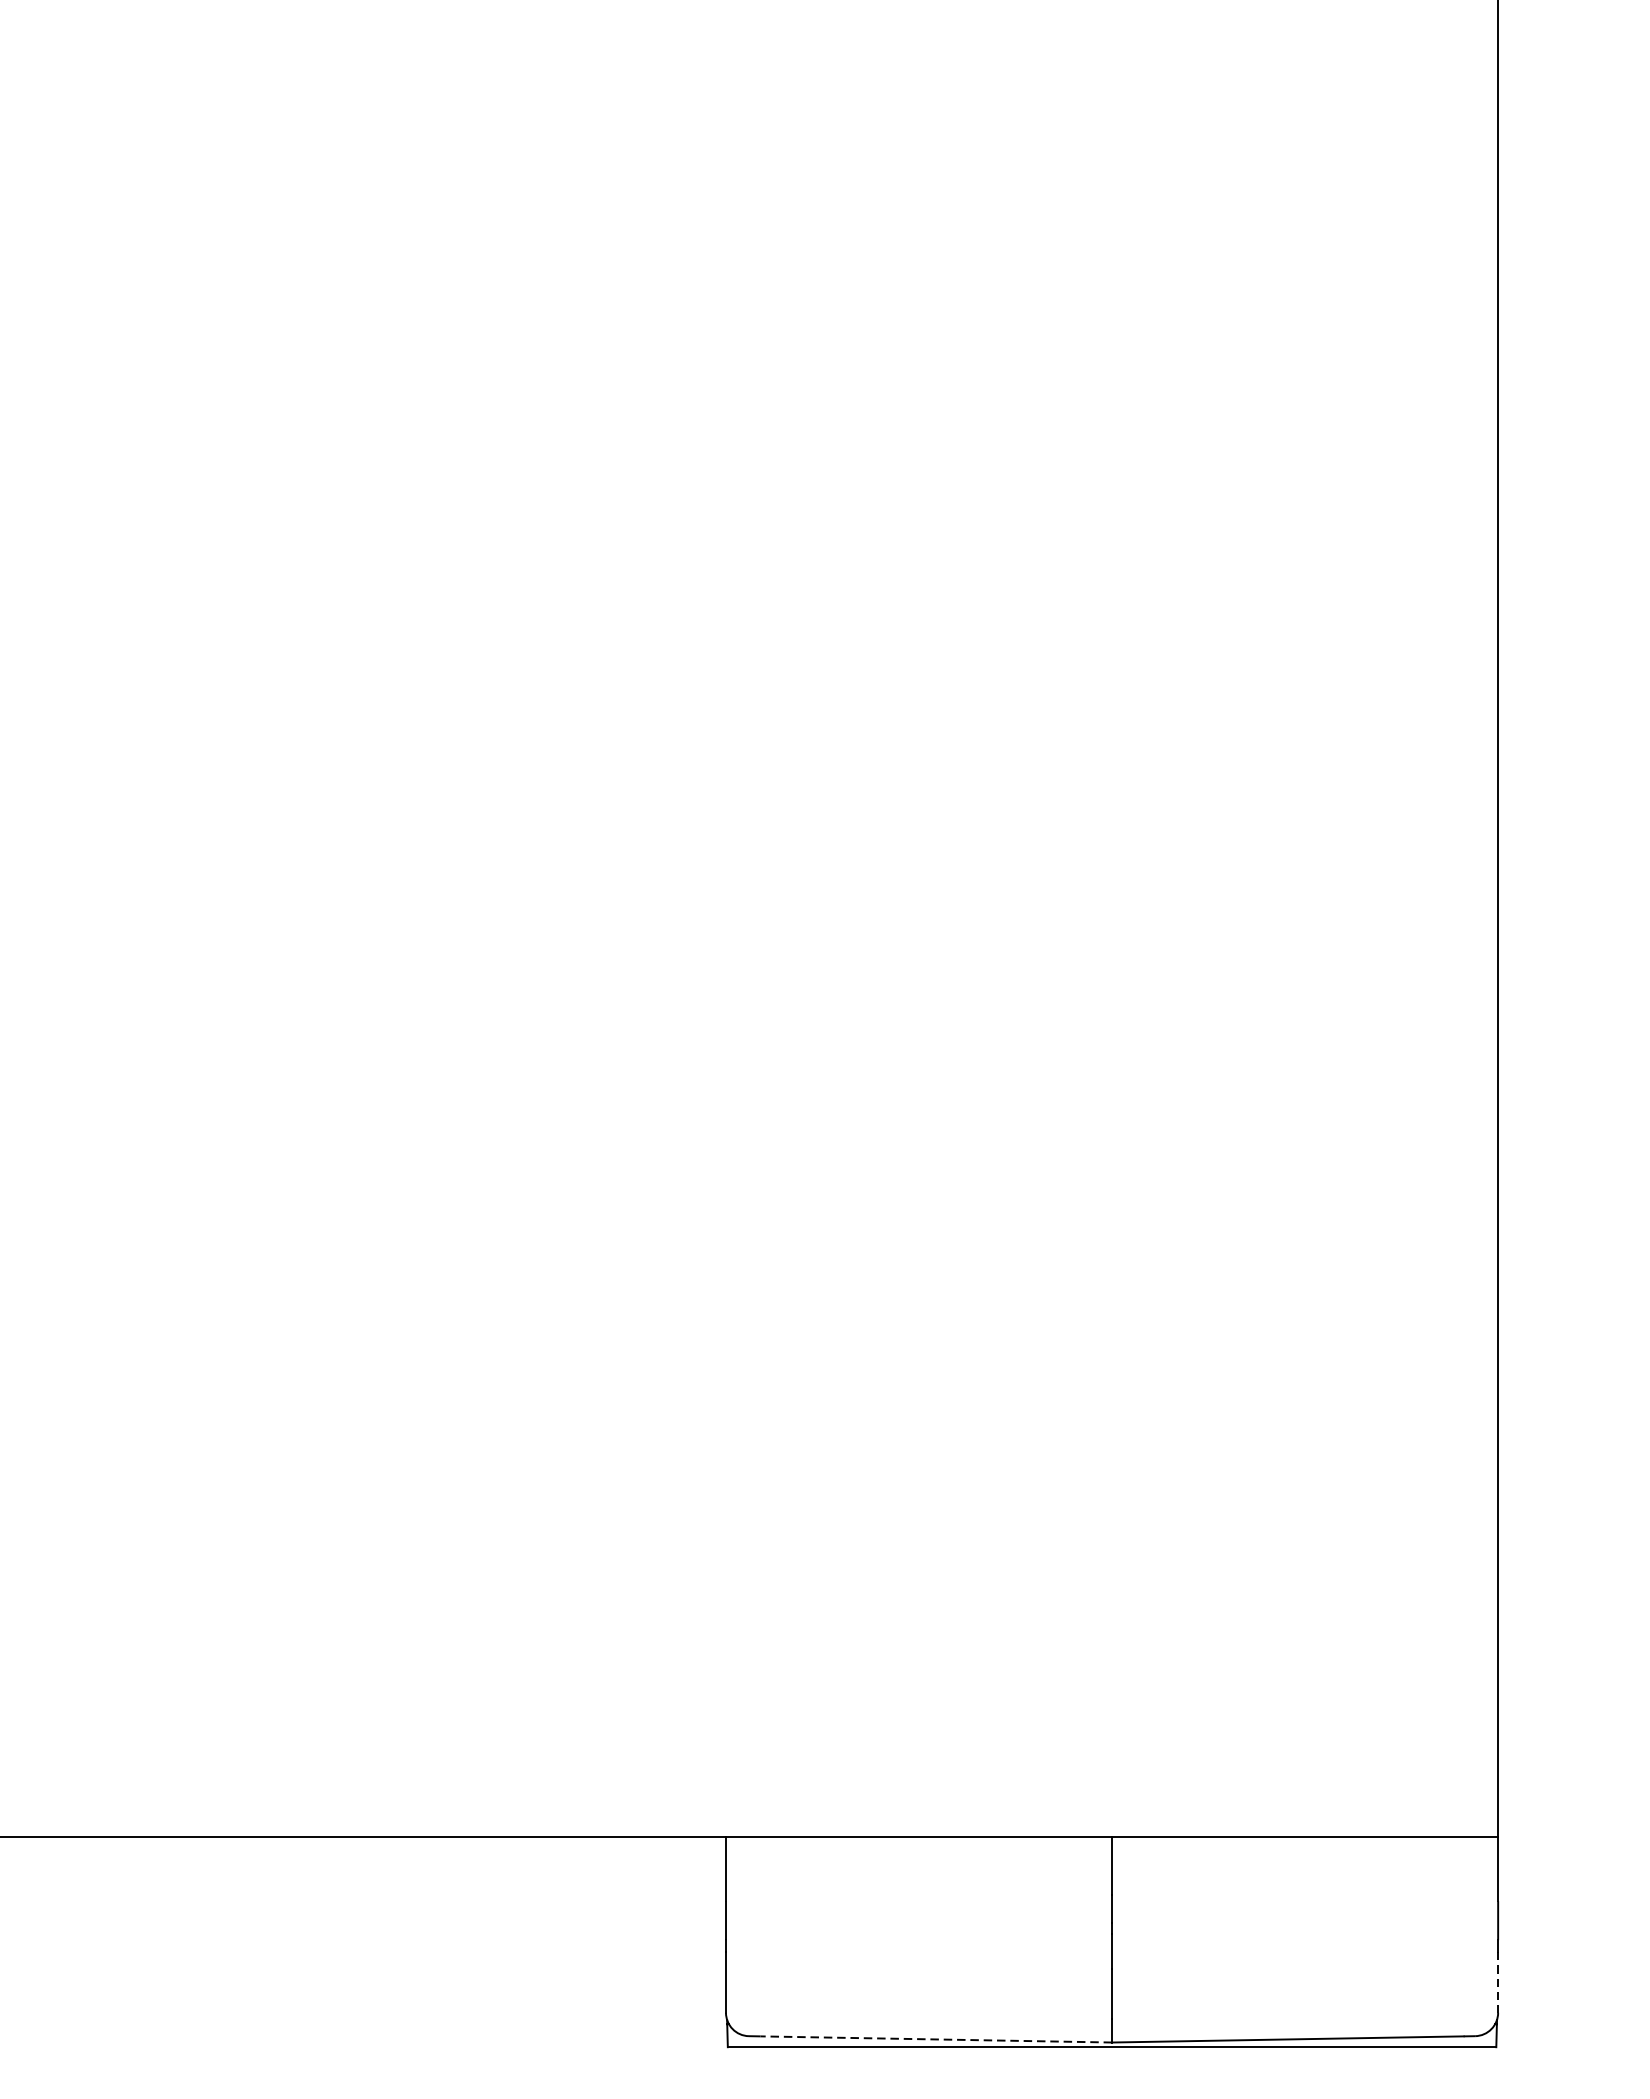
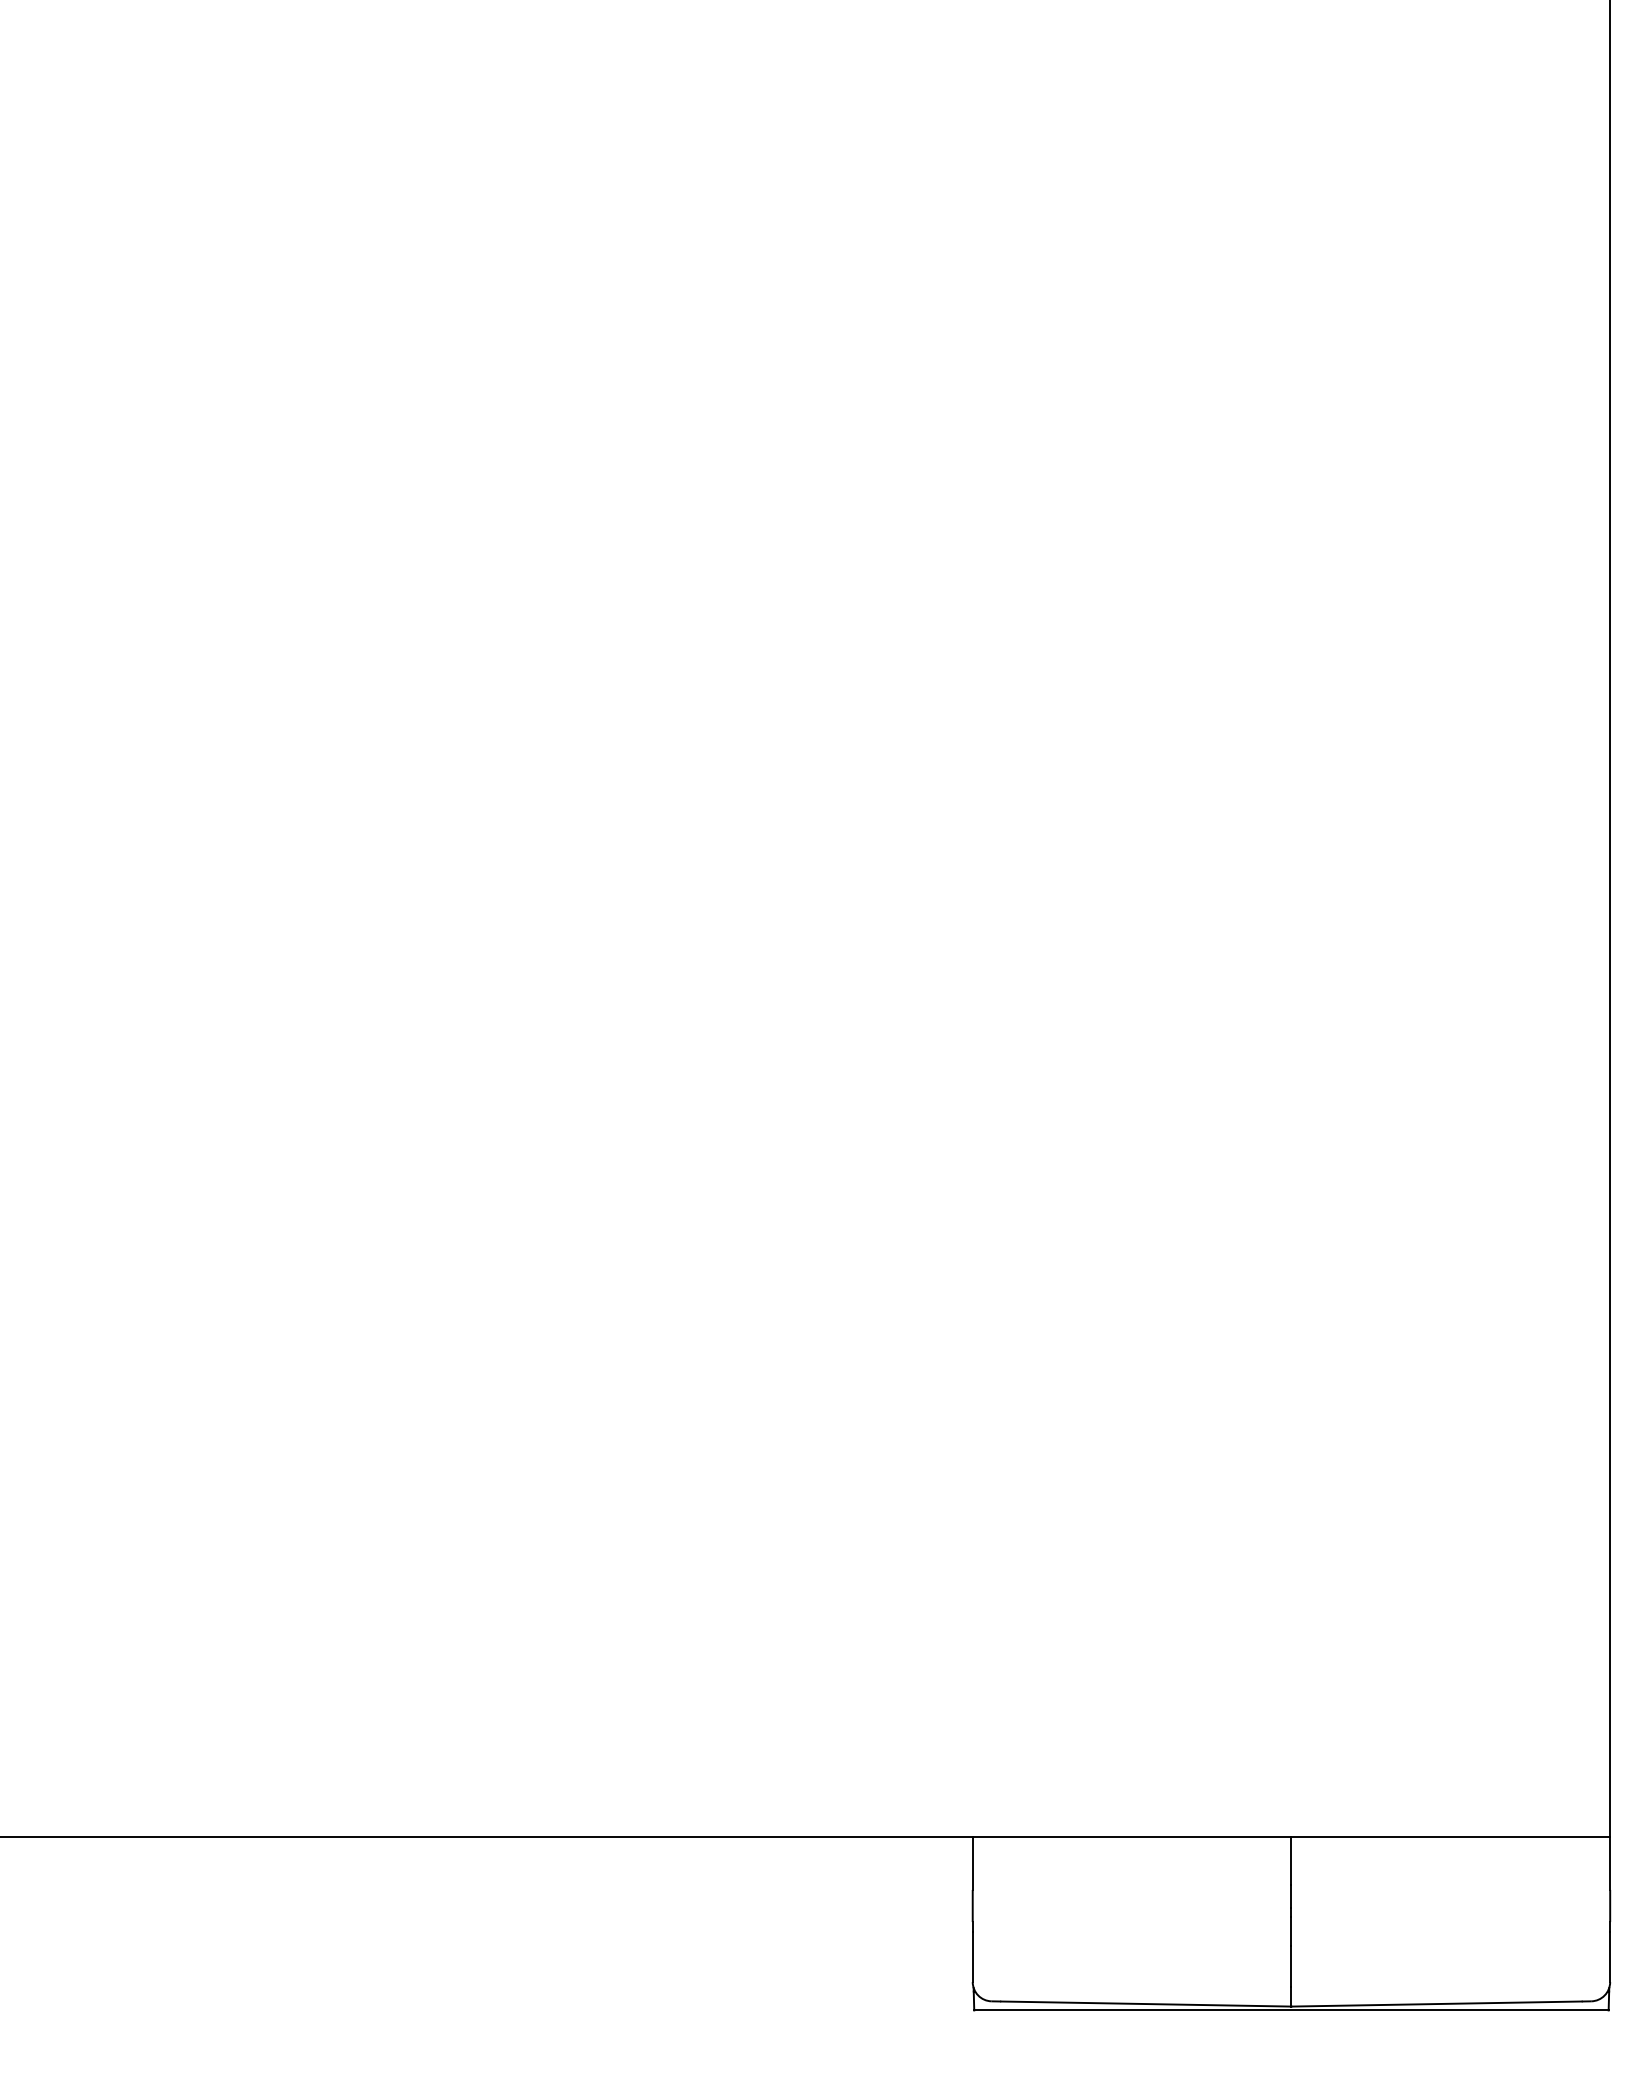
line: (1498, 1983) -> (1610, 1957), dashed -> solid
line: (935, 2040) -> (1145, 2004), dashed -> solid

